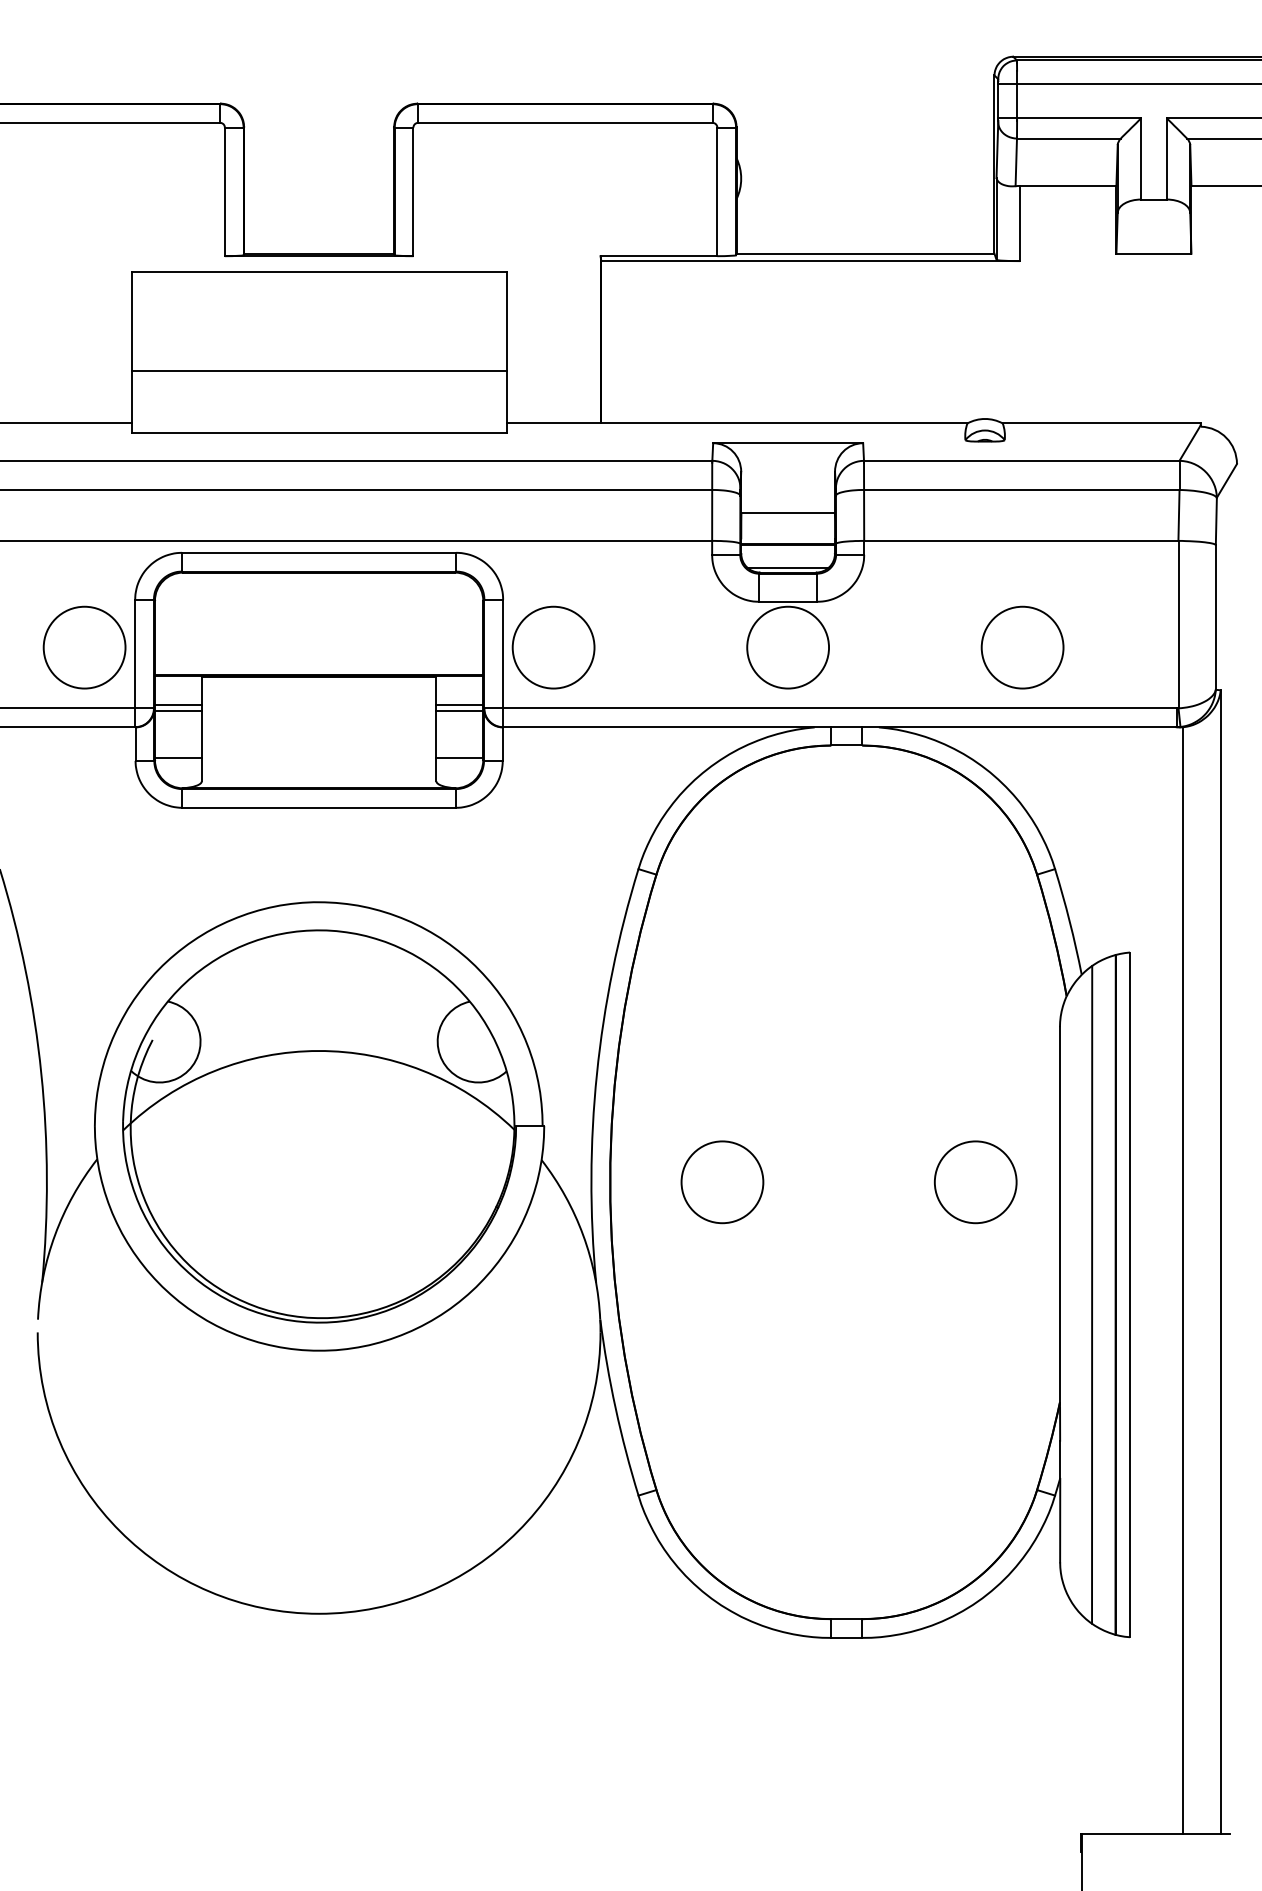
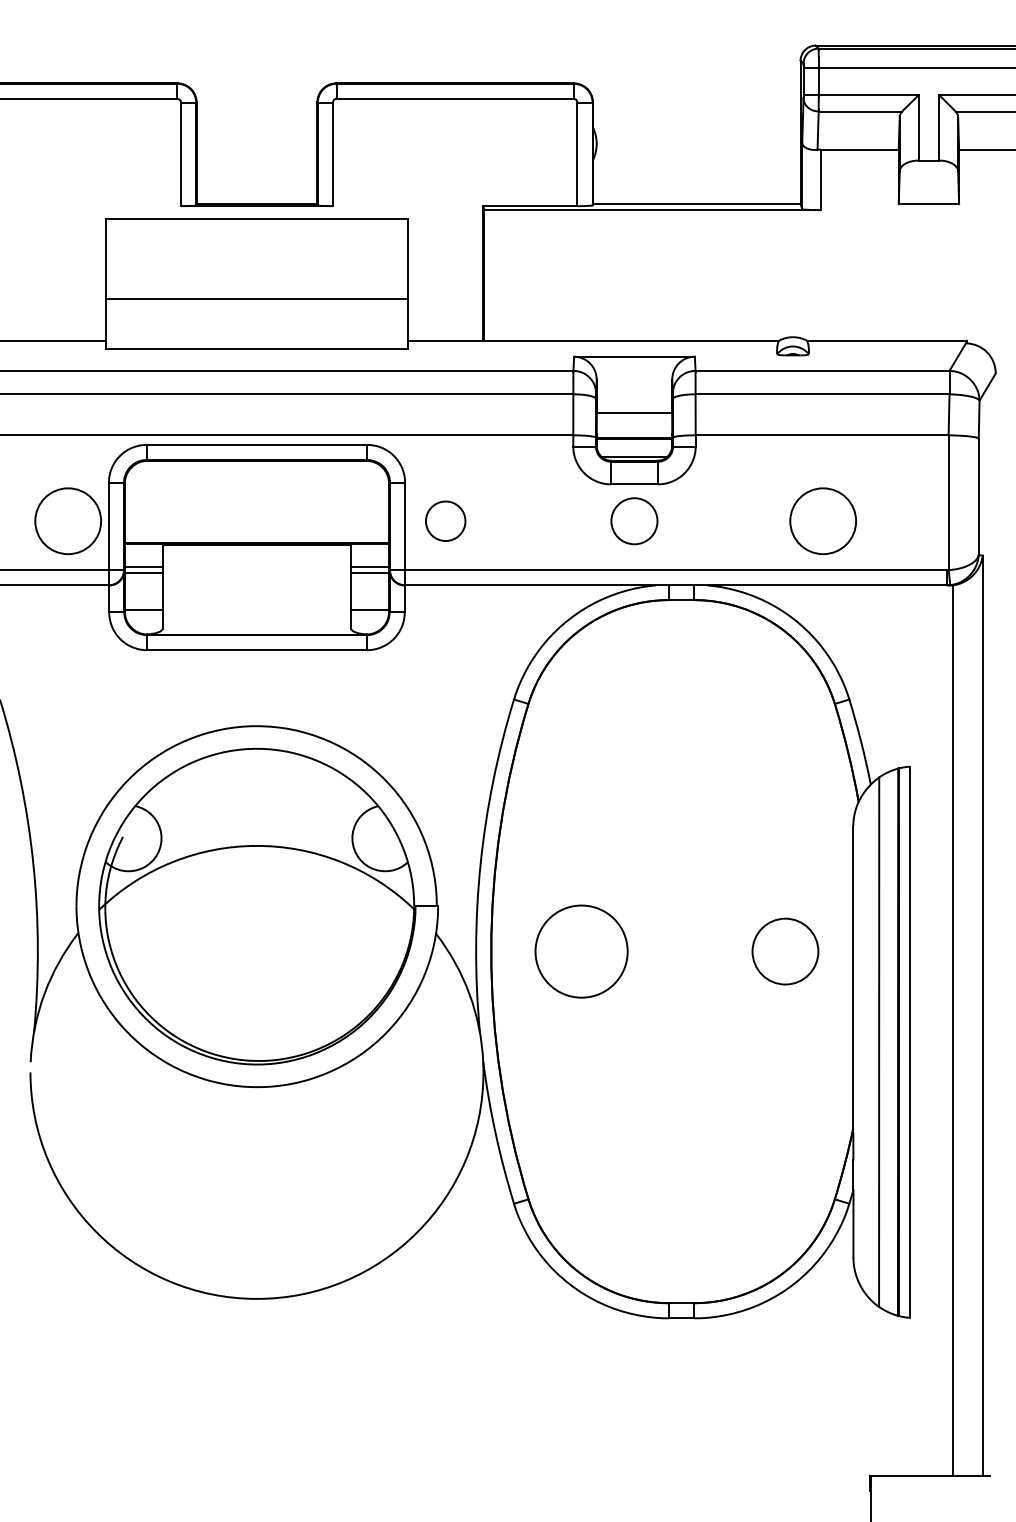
circle: (553, 647) -> (445, 521), size x0.6
circle: (788, 647) -> (634, 521), size x0.7
circle: (722, 1182) -> (581, 951), size x1.4

